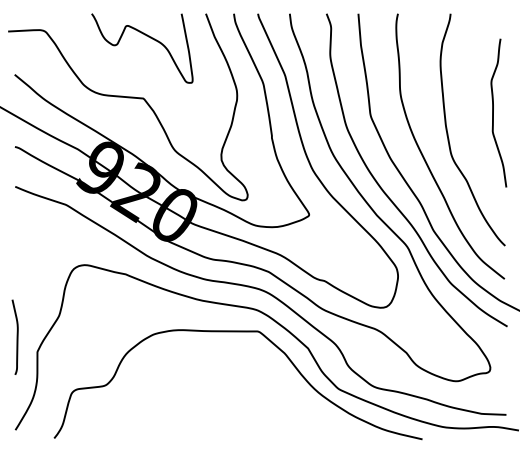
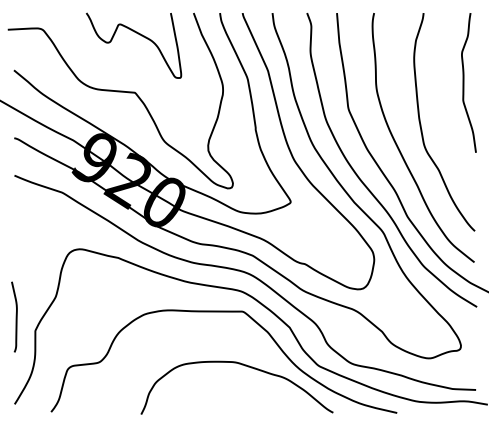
curve: (493, 112) -> (463, 82), moved
curve: (259, 389) -> (244, 366), added

